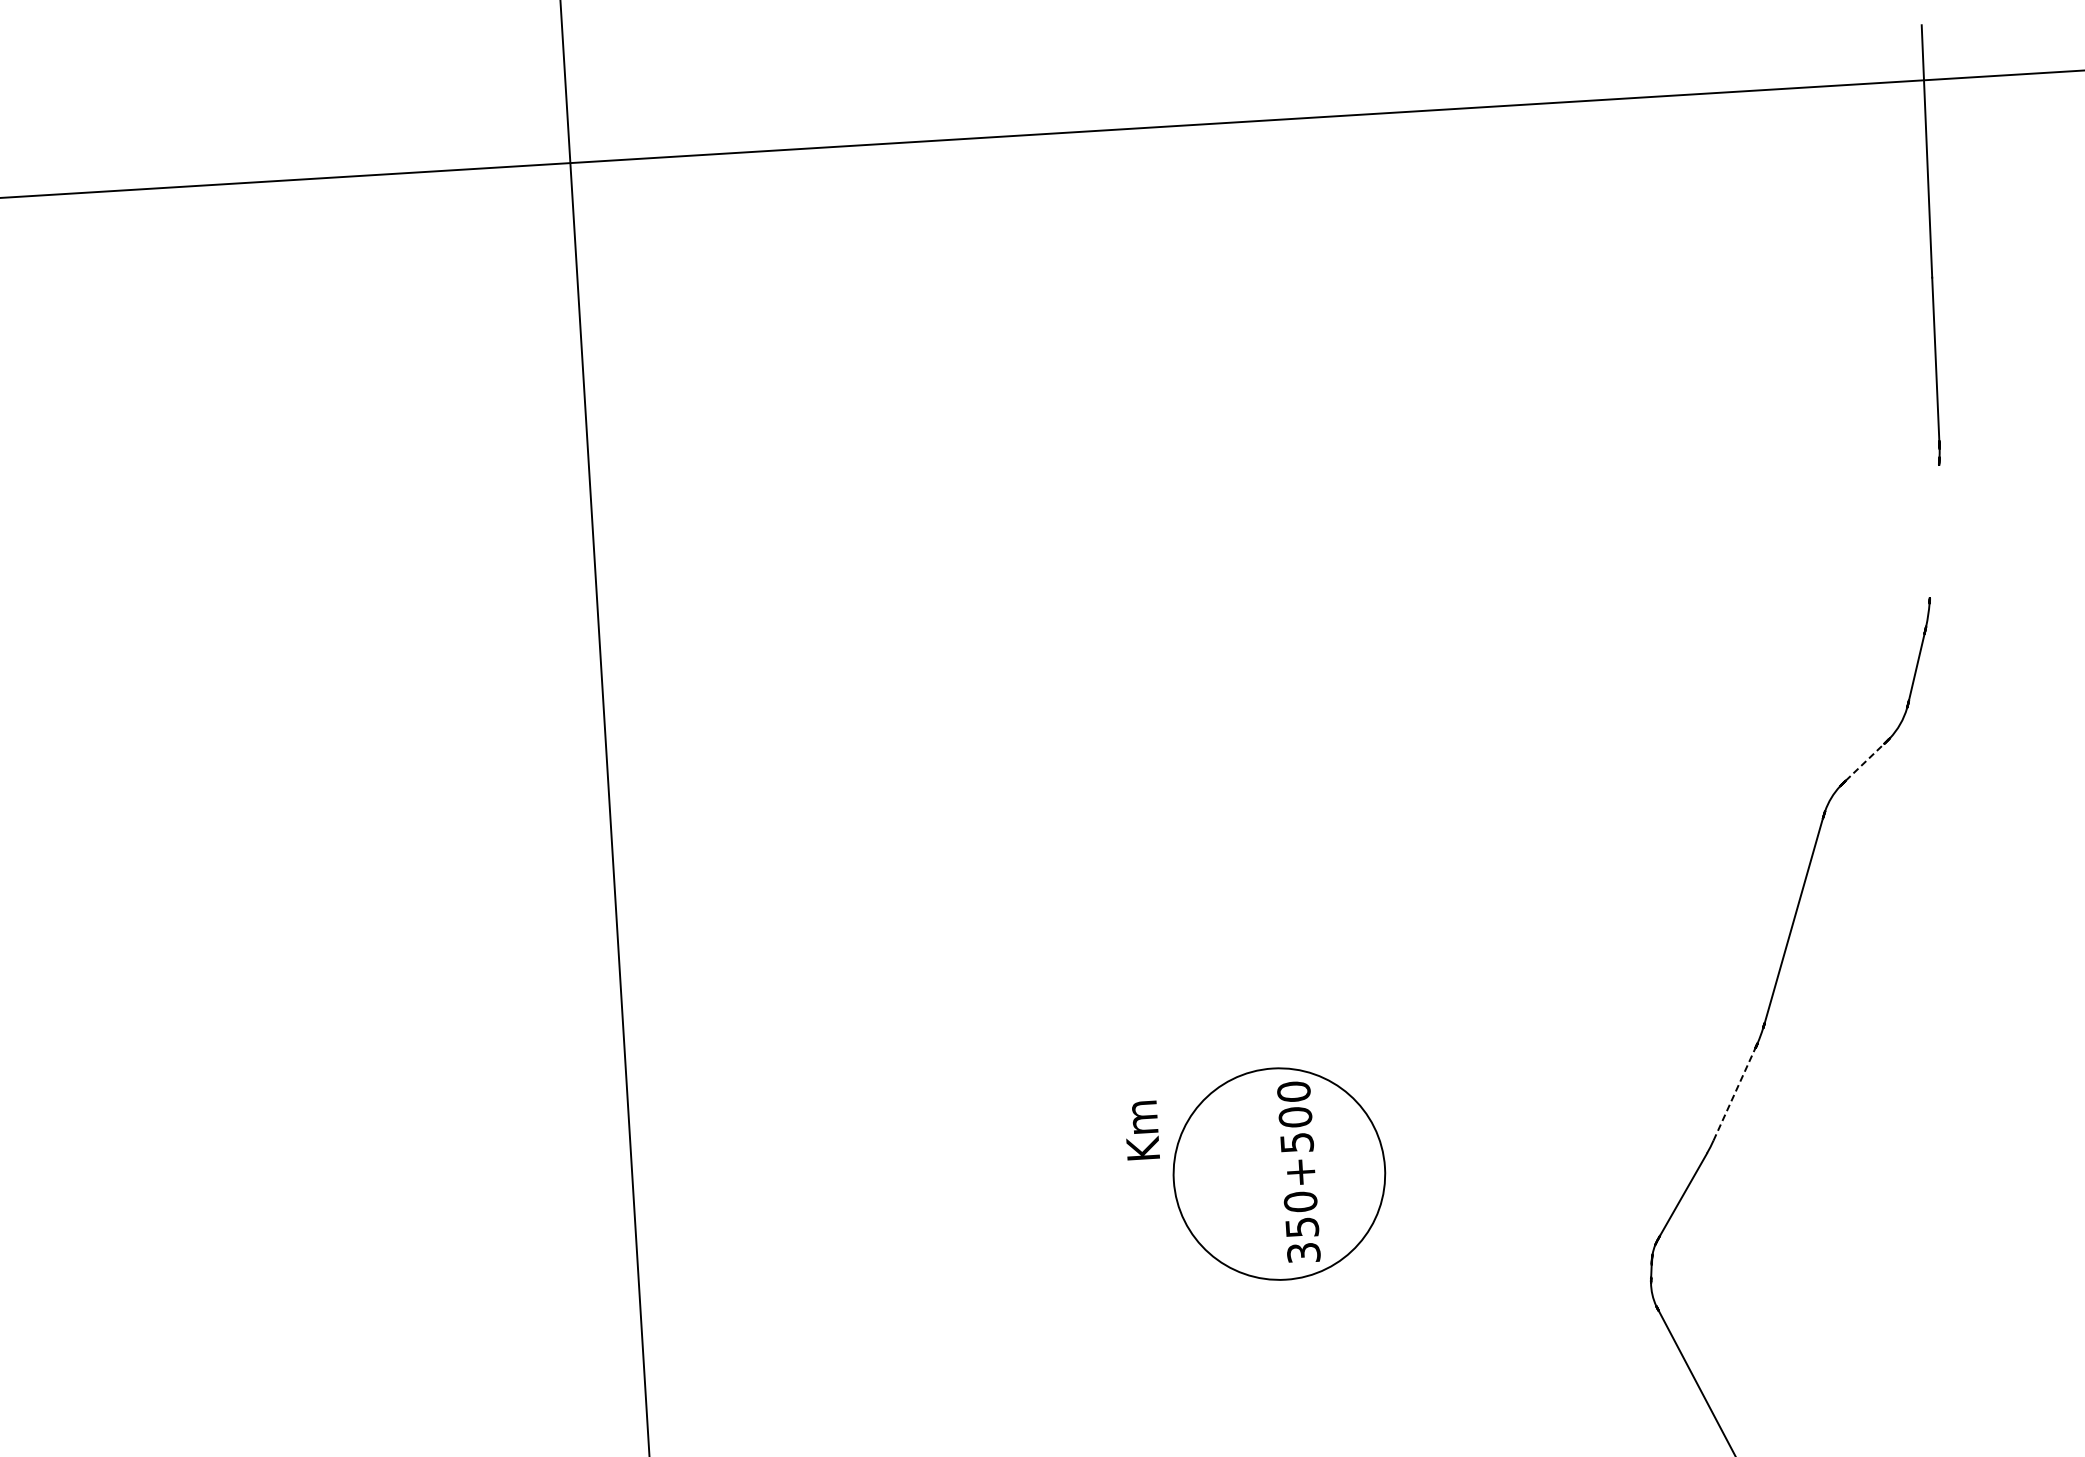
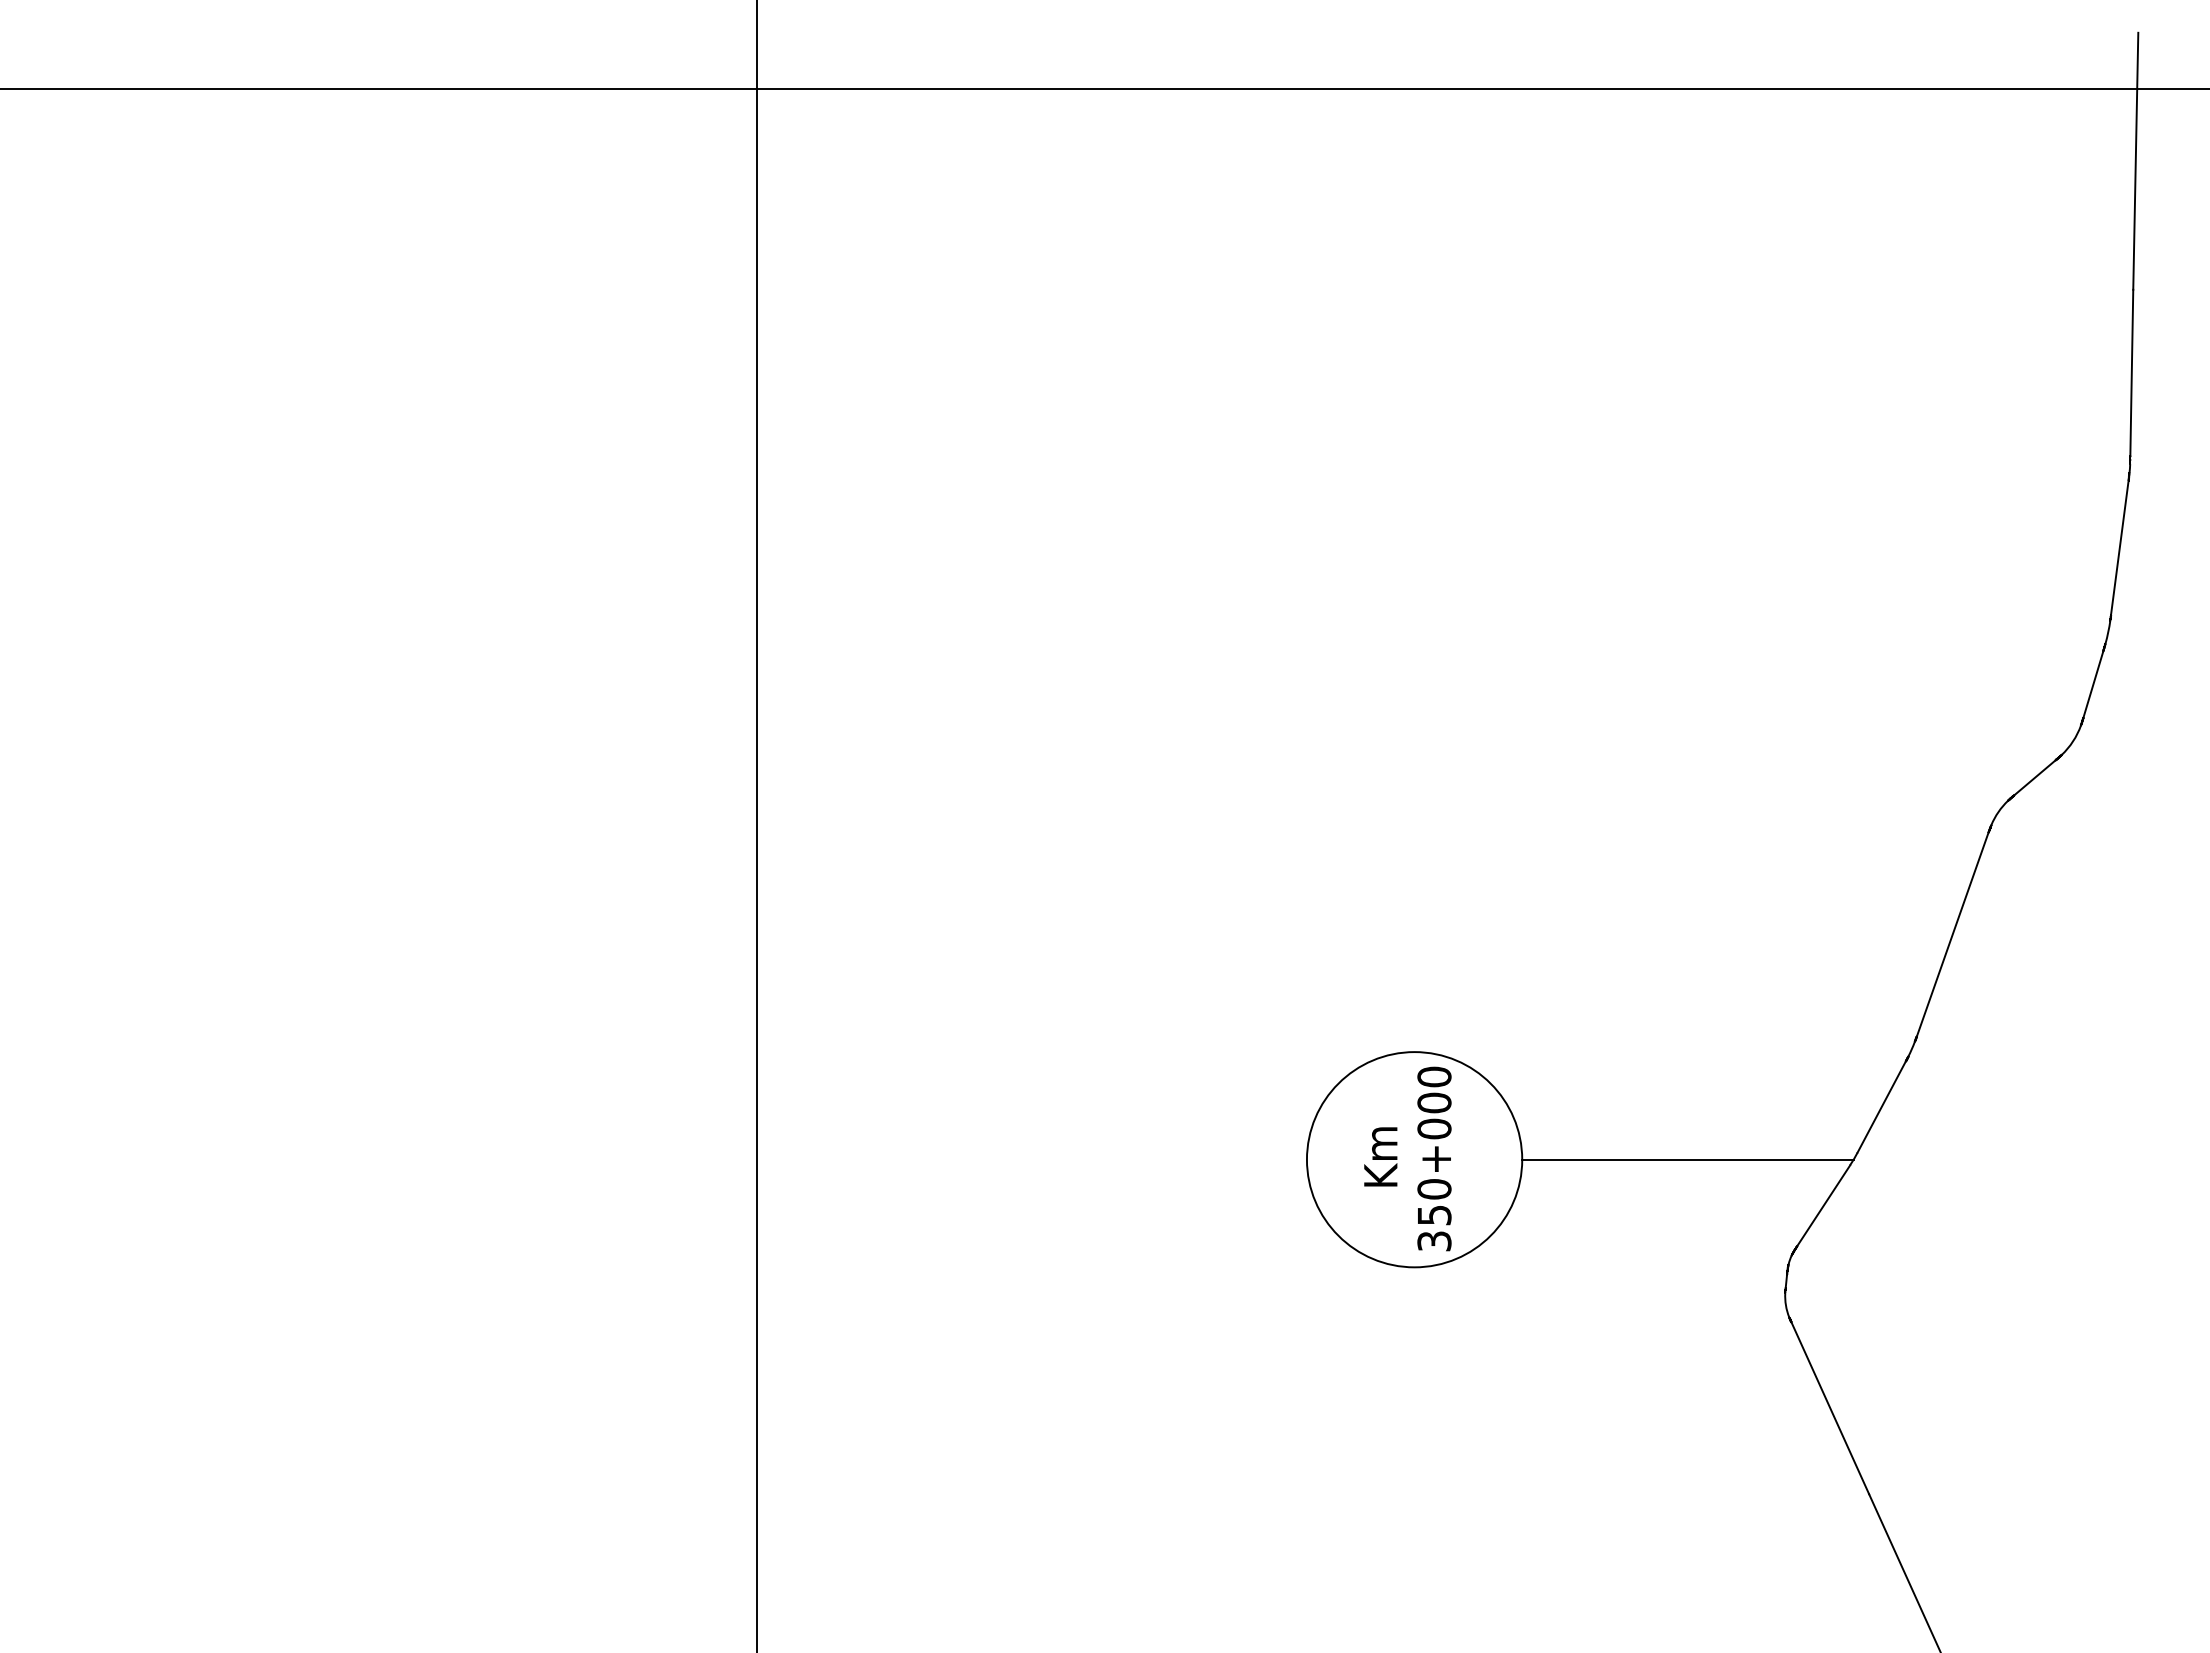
line: (1934, 531) -> (2119, 547), added
line: (1865, 761) -> (2035, 777), dashed -> solid
line: (1734, 1093) -> (1881, 1106), dashed -> solid
text: (1141, 1130) -> (1380, 1156), moved
text: (1297, 1142) -> (1434, 1128), 350+500 -> 350+000
line: (1547, 1157) -> (1687, 1159), added

